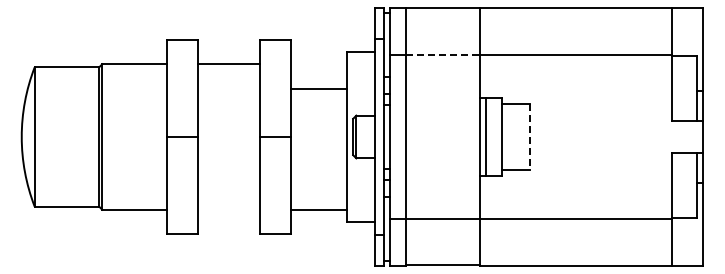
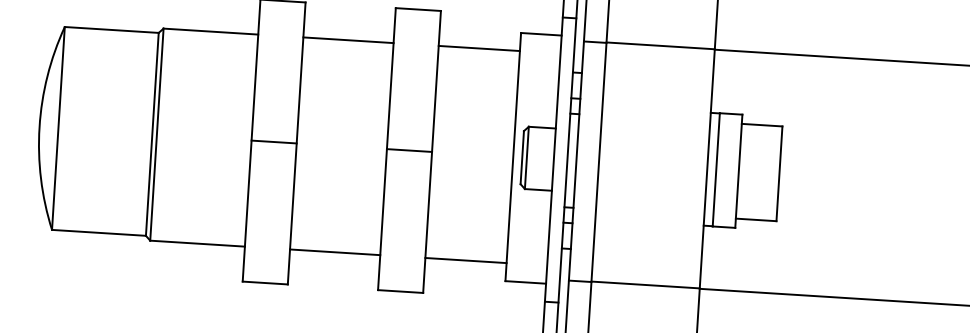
line: (443, 54) -> (661, 45), dashed -> solid
line: (319, 89) -> (479, 48), moved
line: (529, 137) -> (779, 174), dashed -> solid
line: (229, 209) -> (335, 251), added

